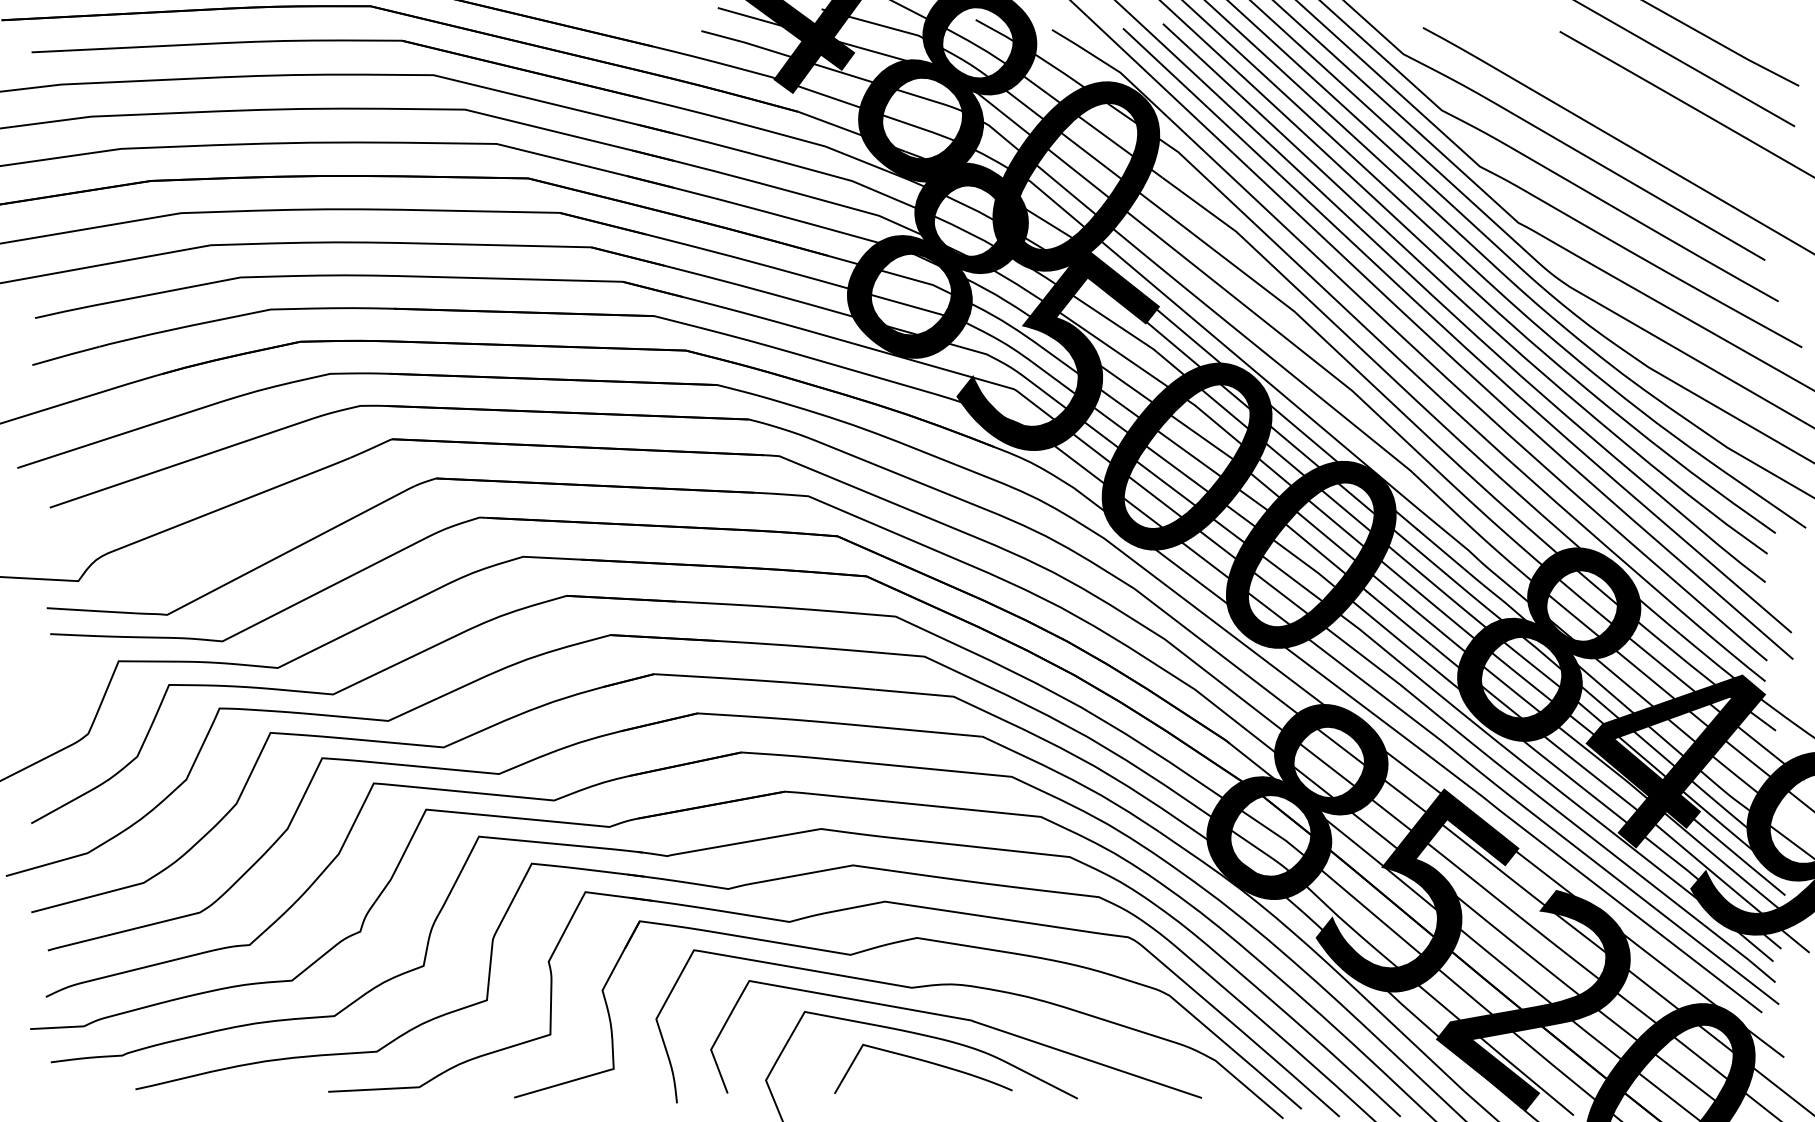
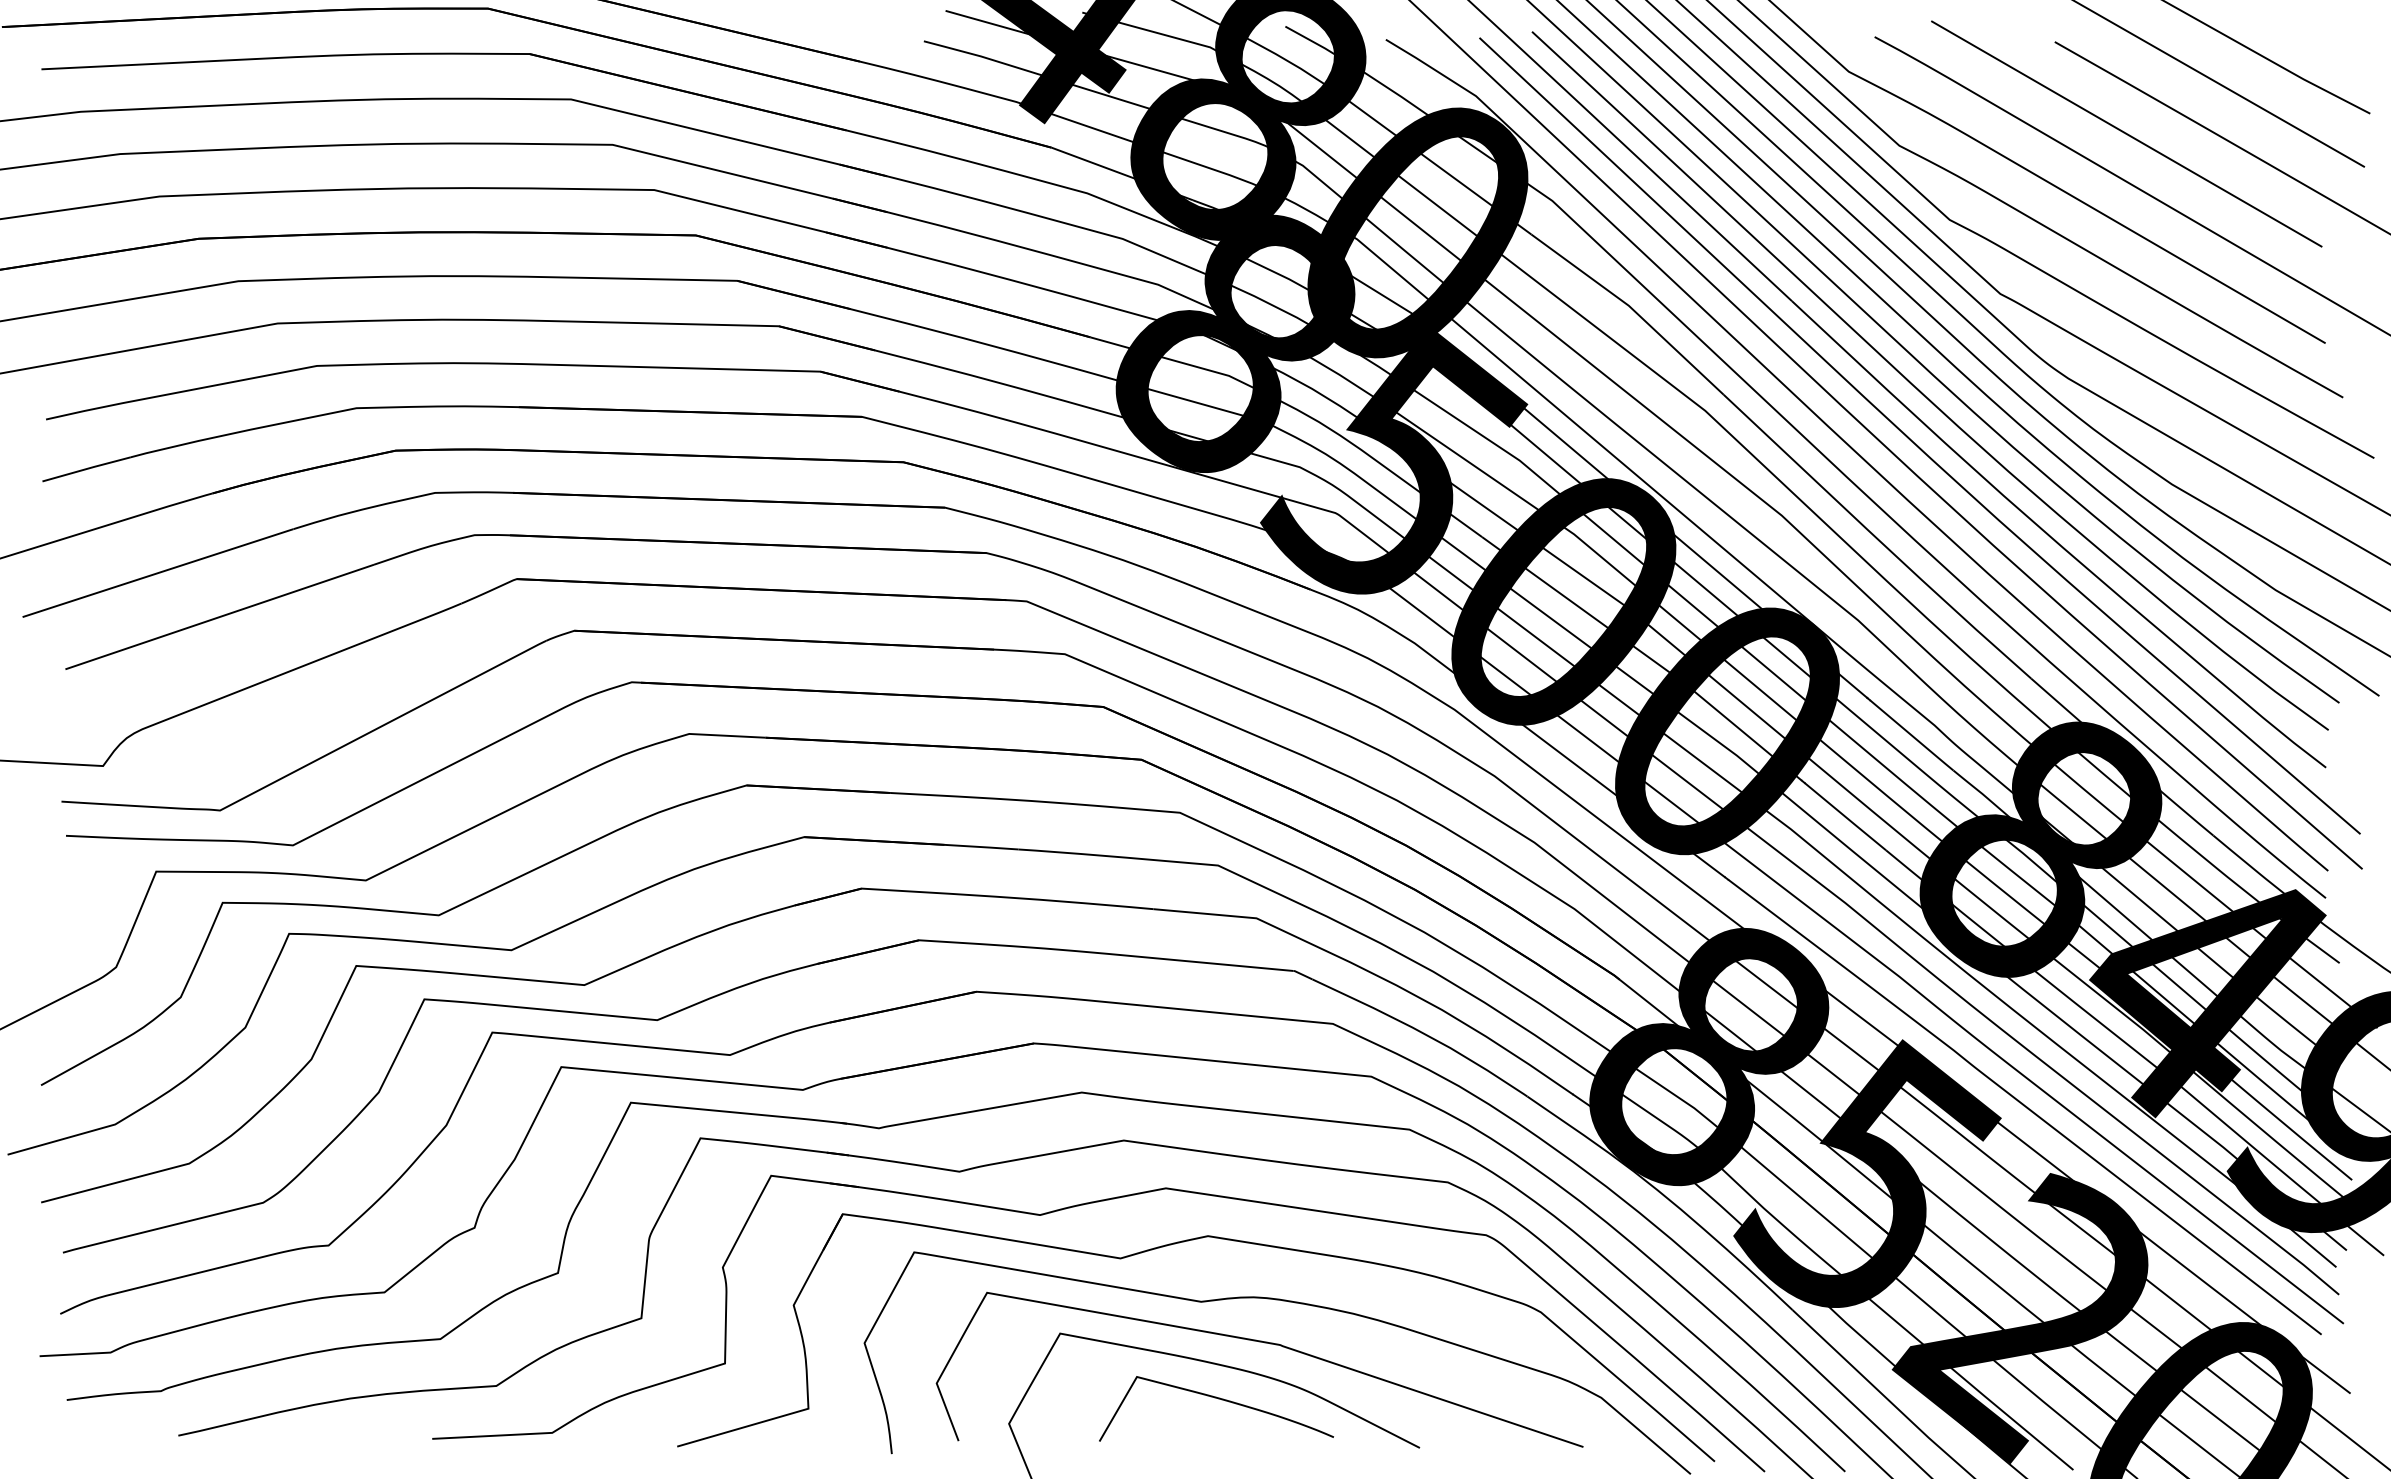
line: (1614, 101) -> (2126, 133), added

